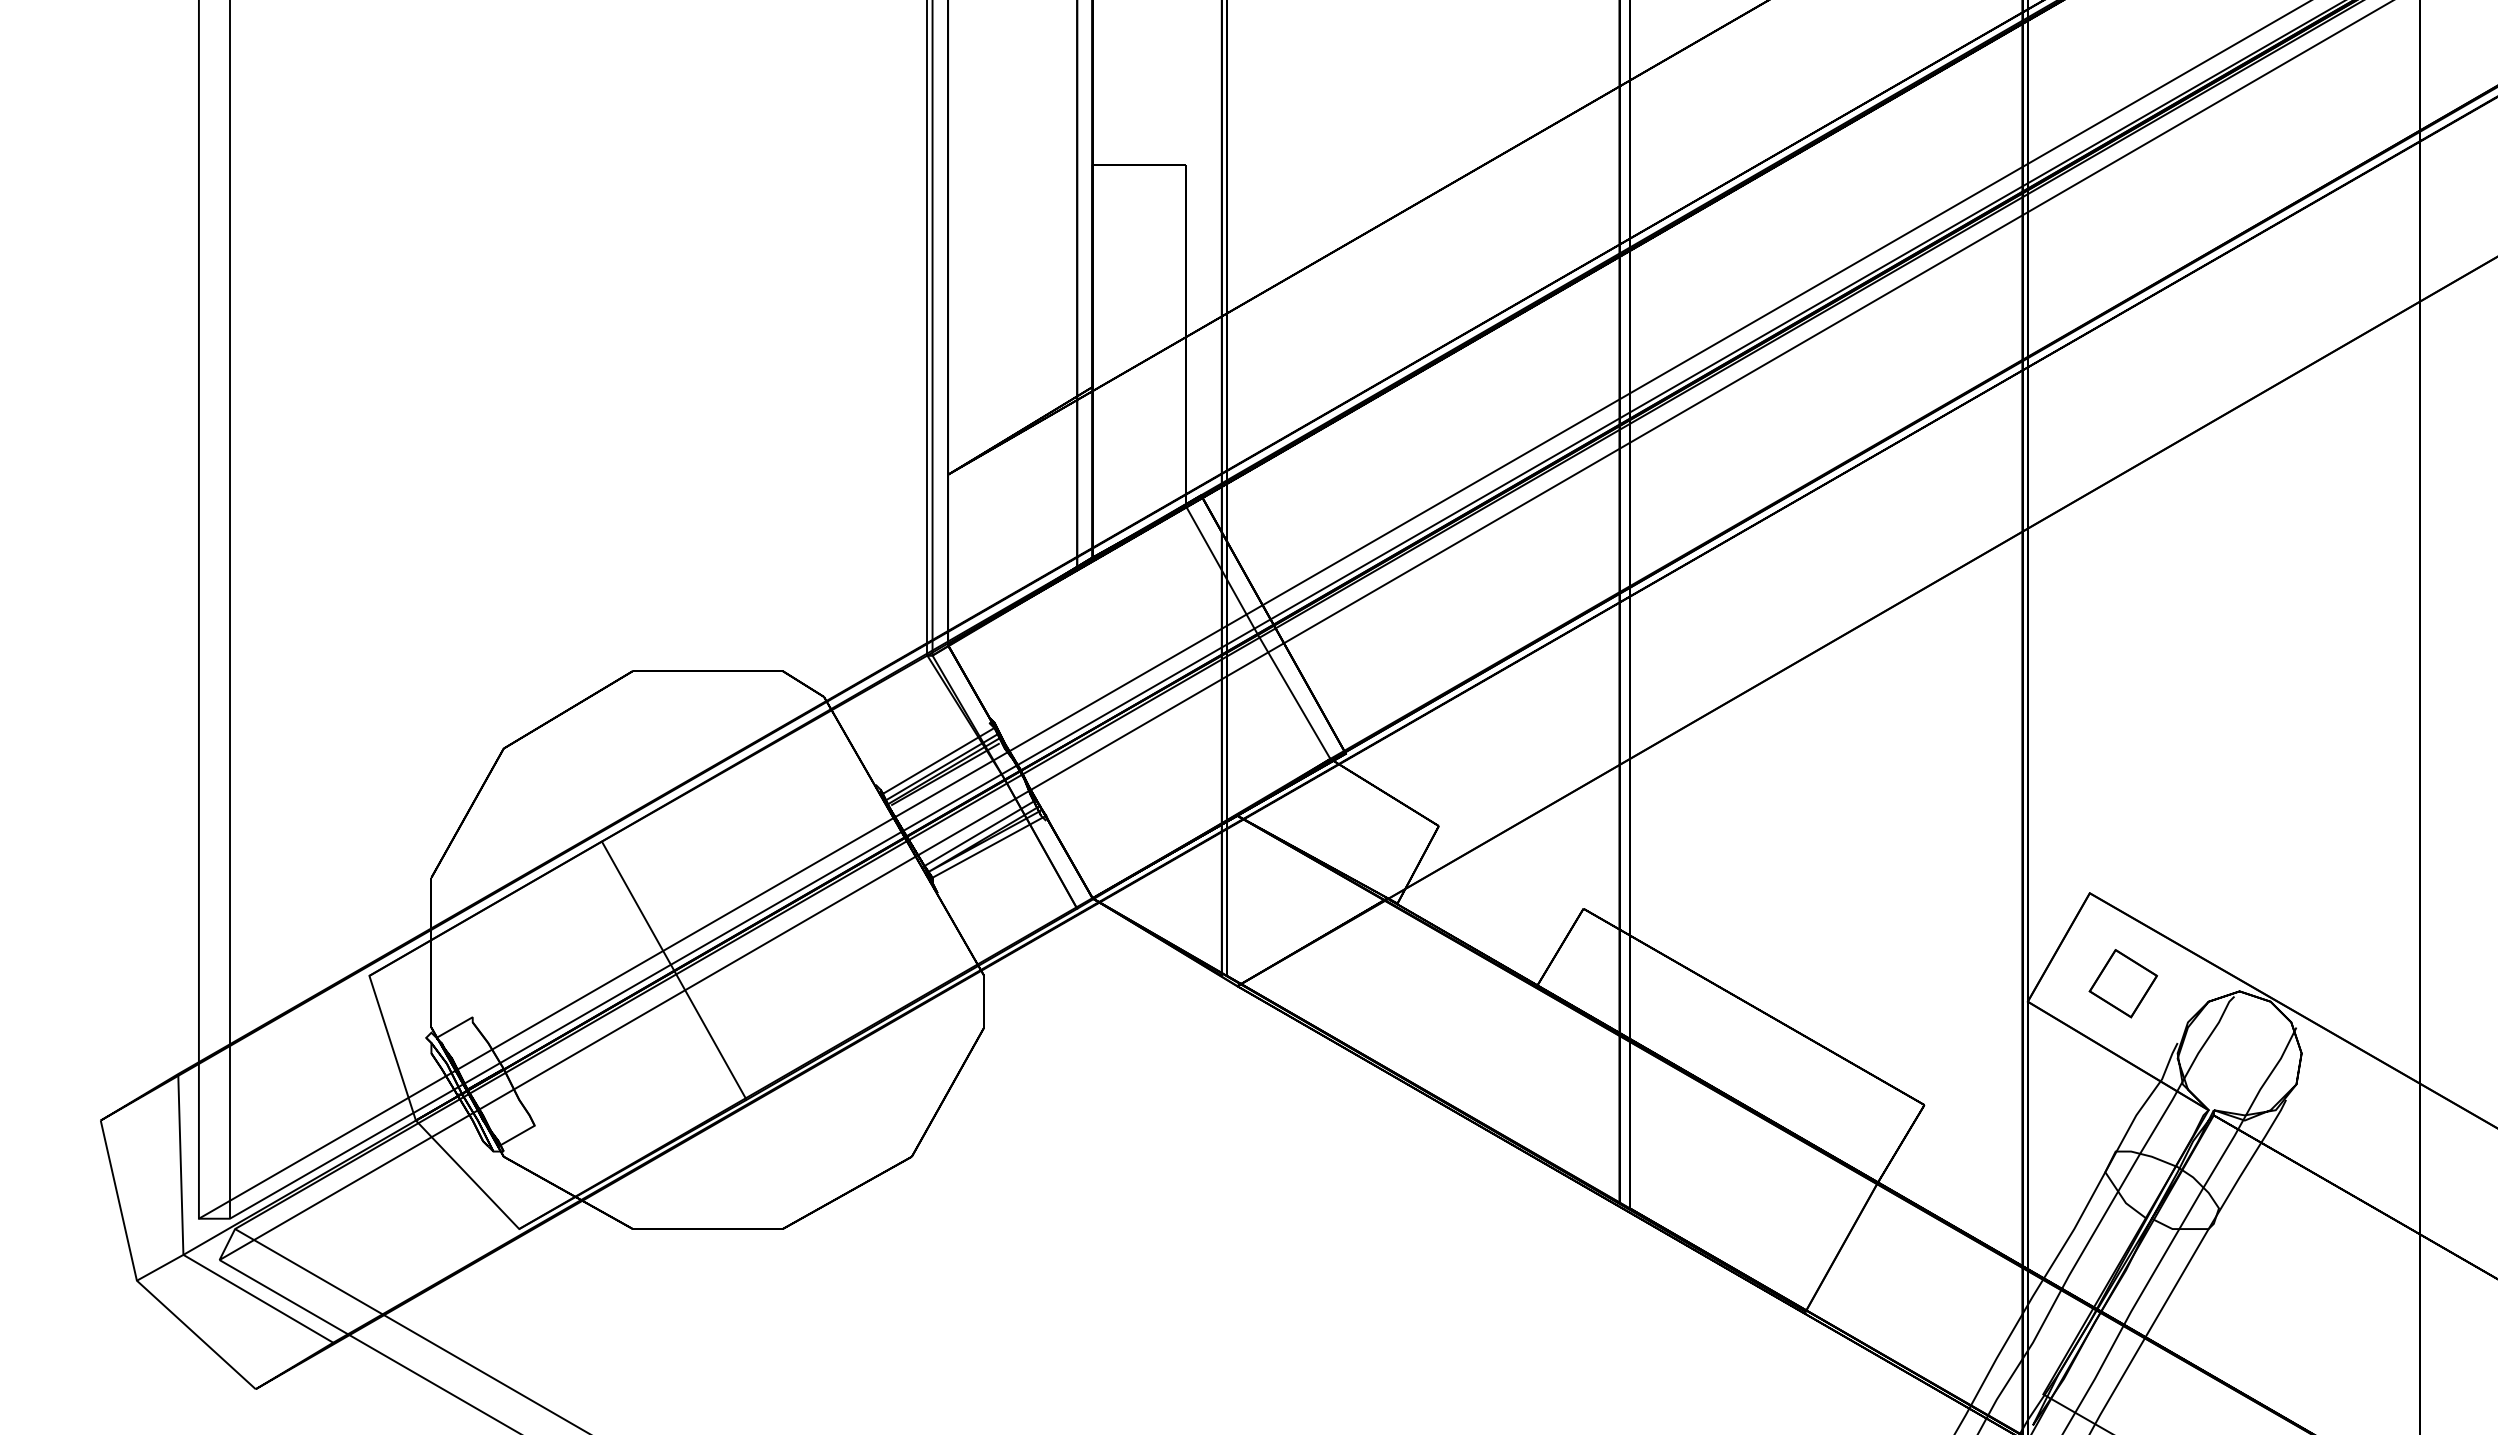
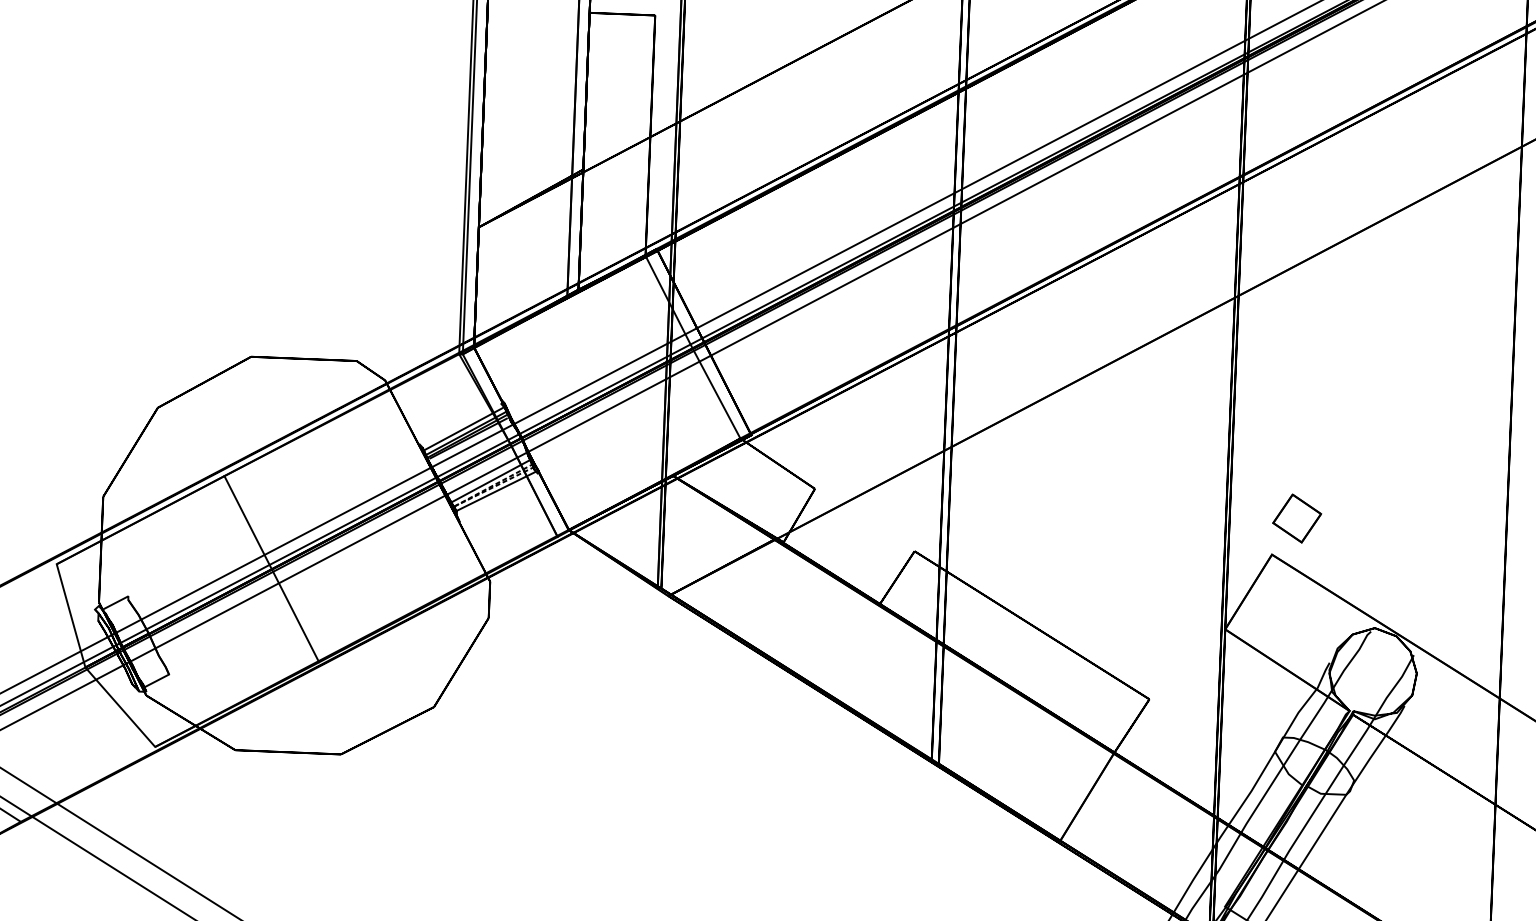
line: (928, 872) -> (453, 507), solid -> dashed
part: (2122, 983) -> (1296, 518), moved

